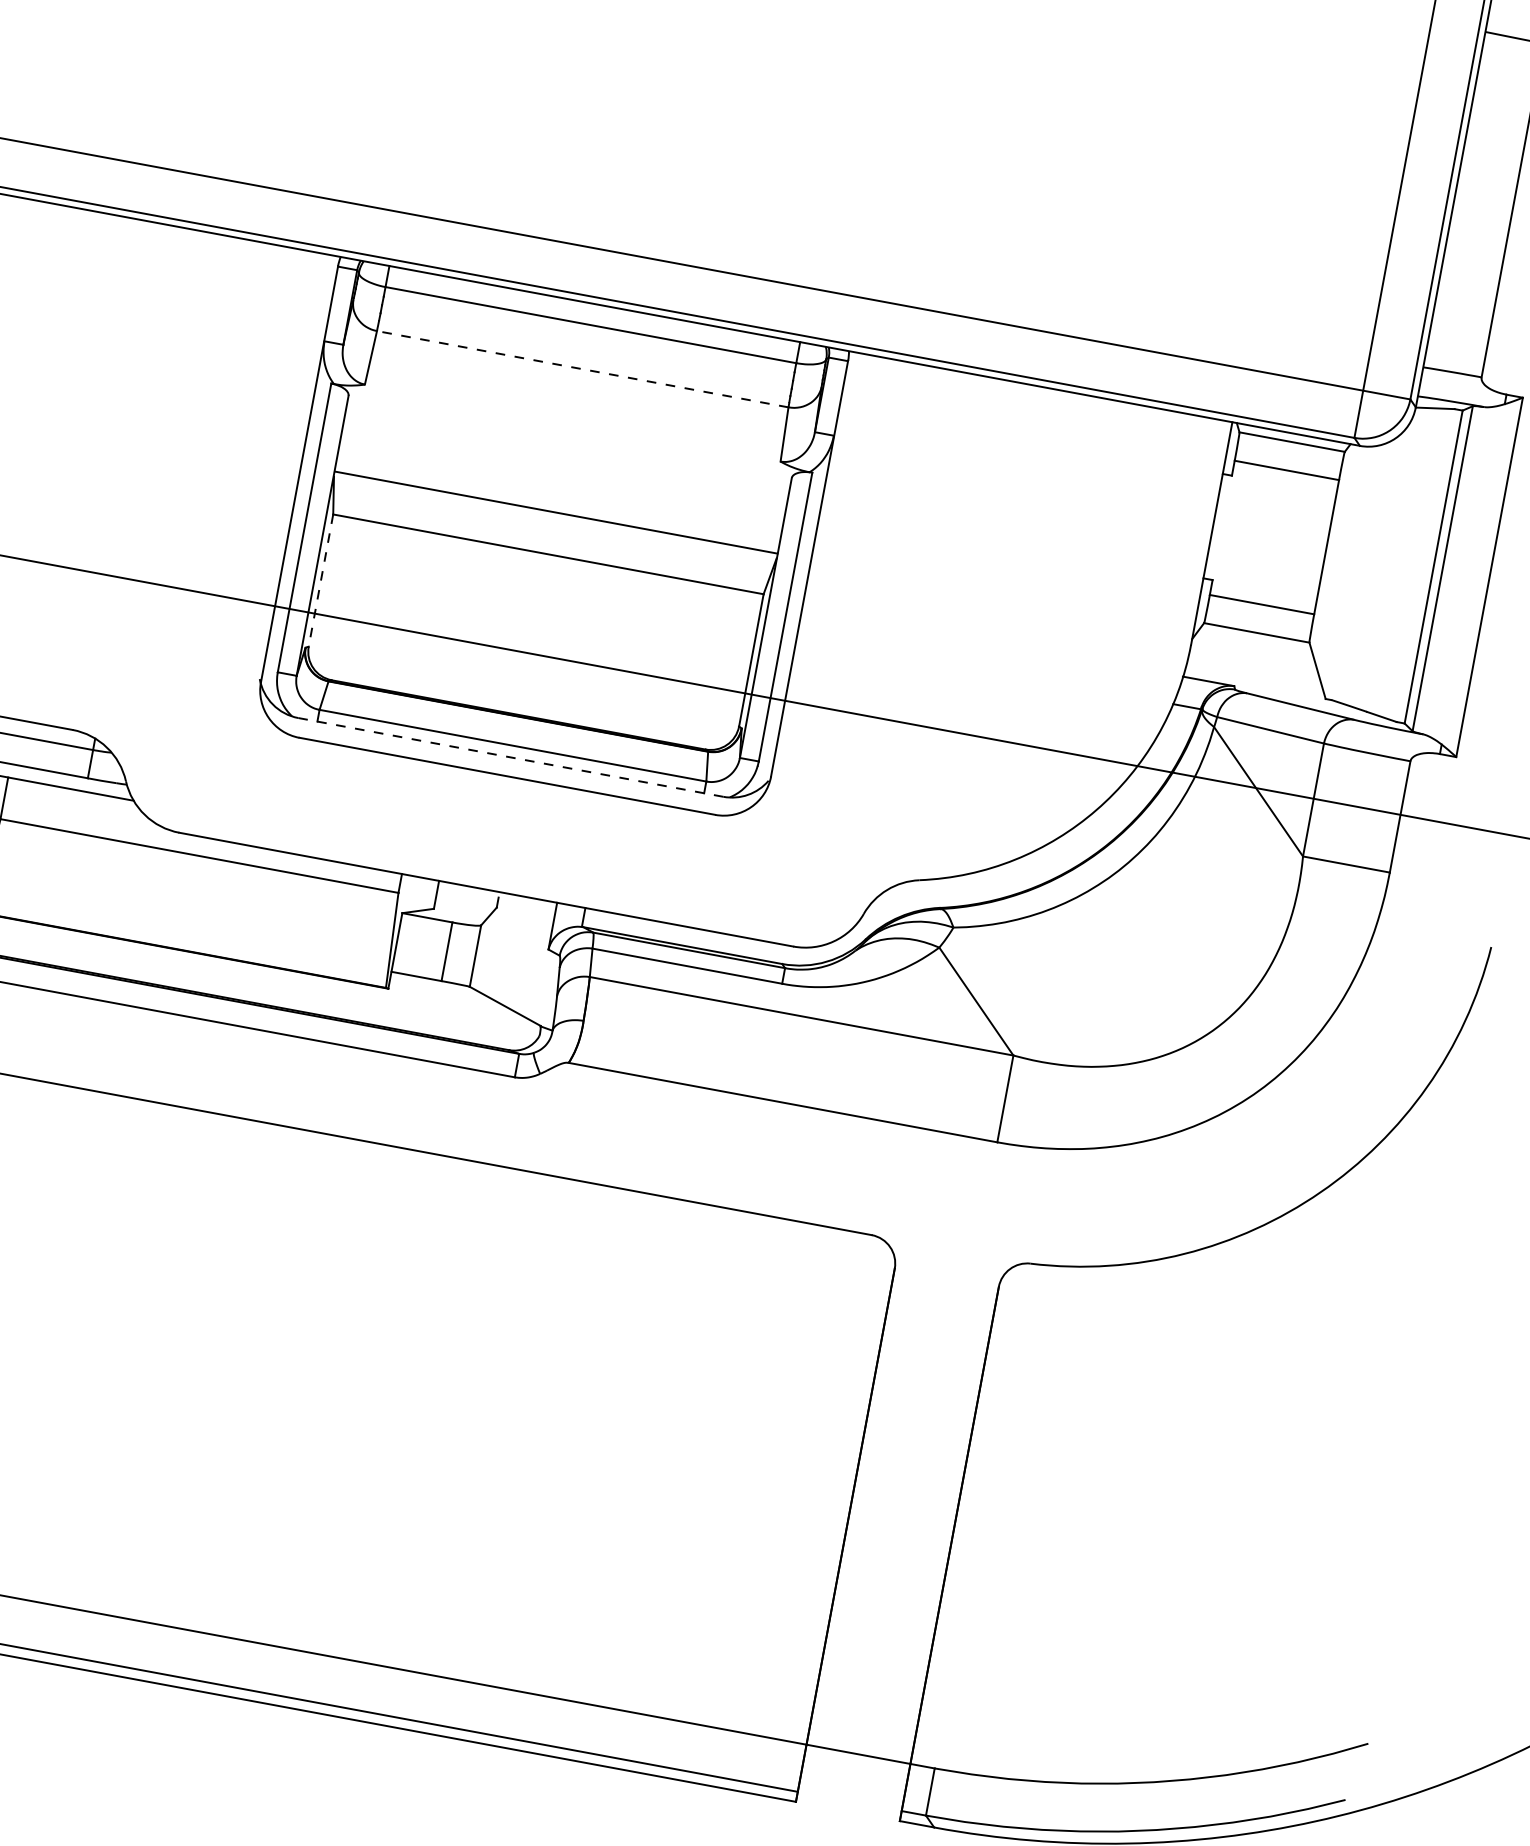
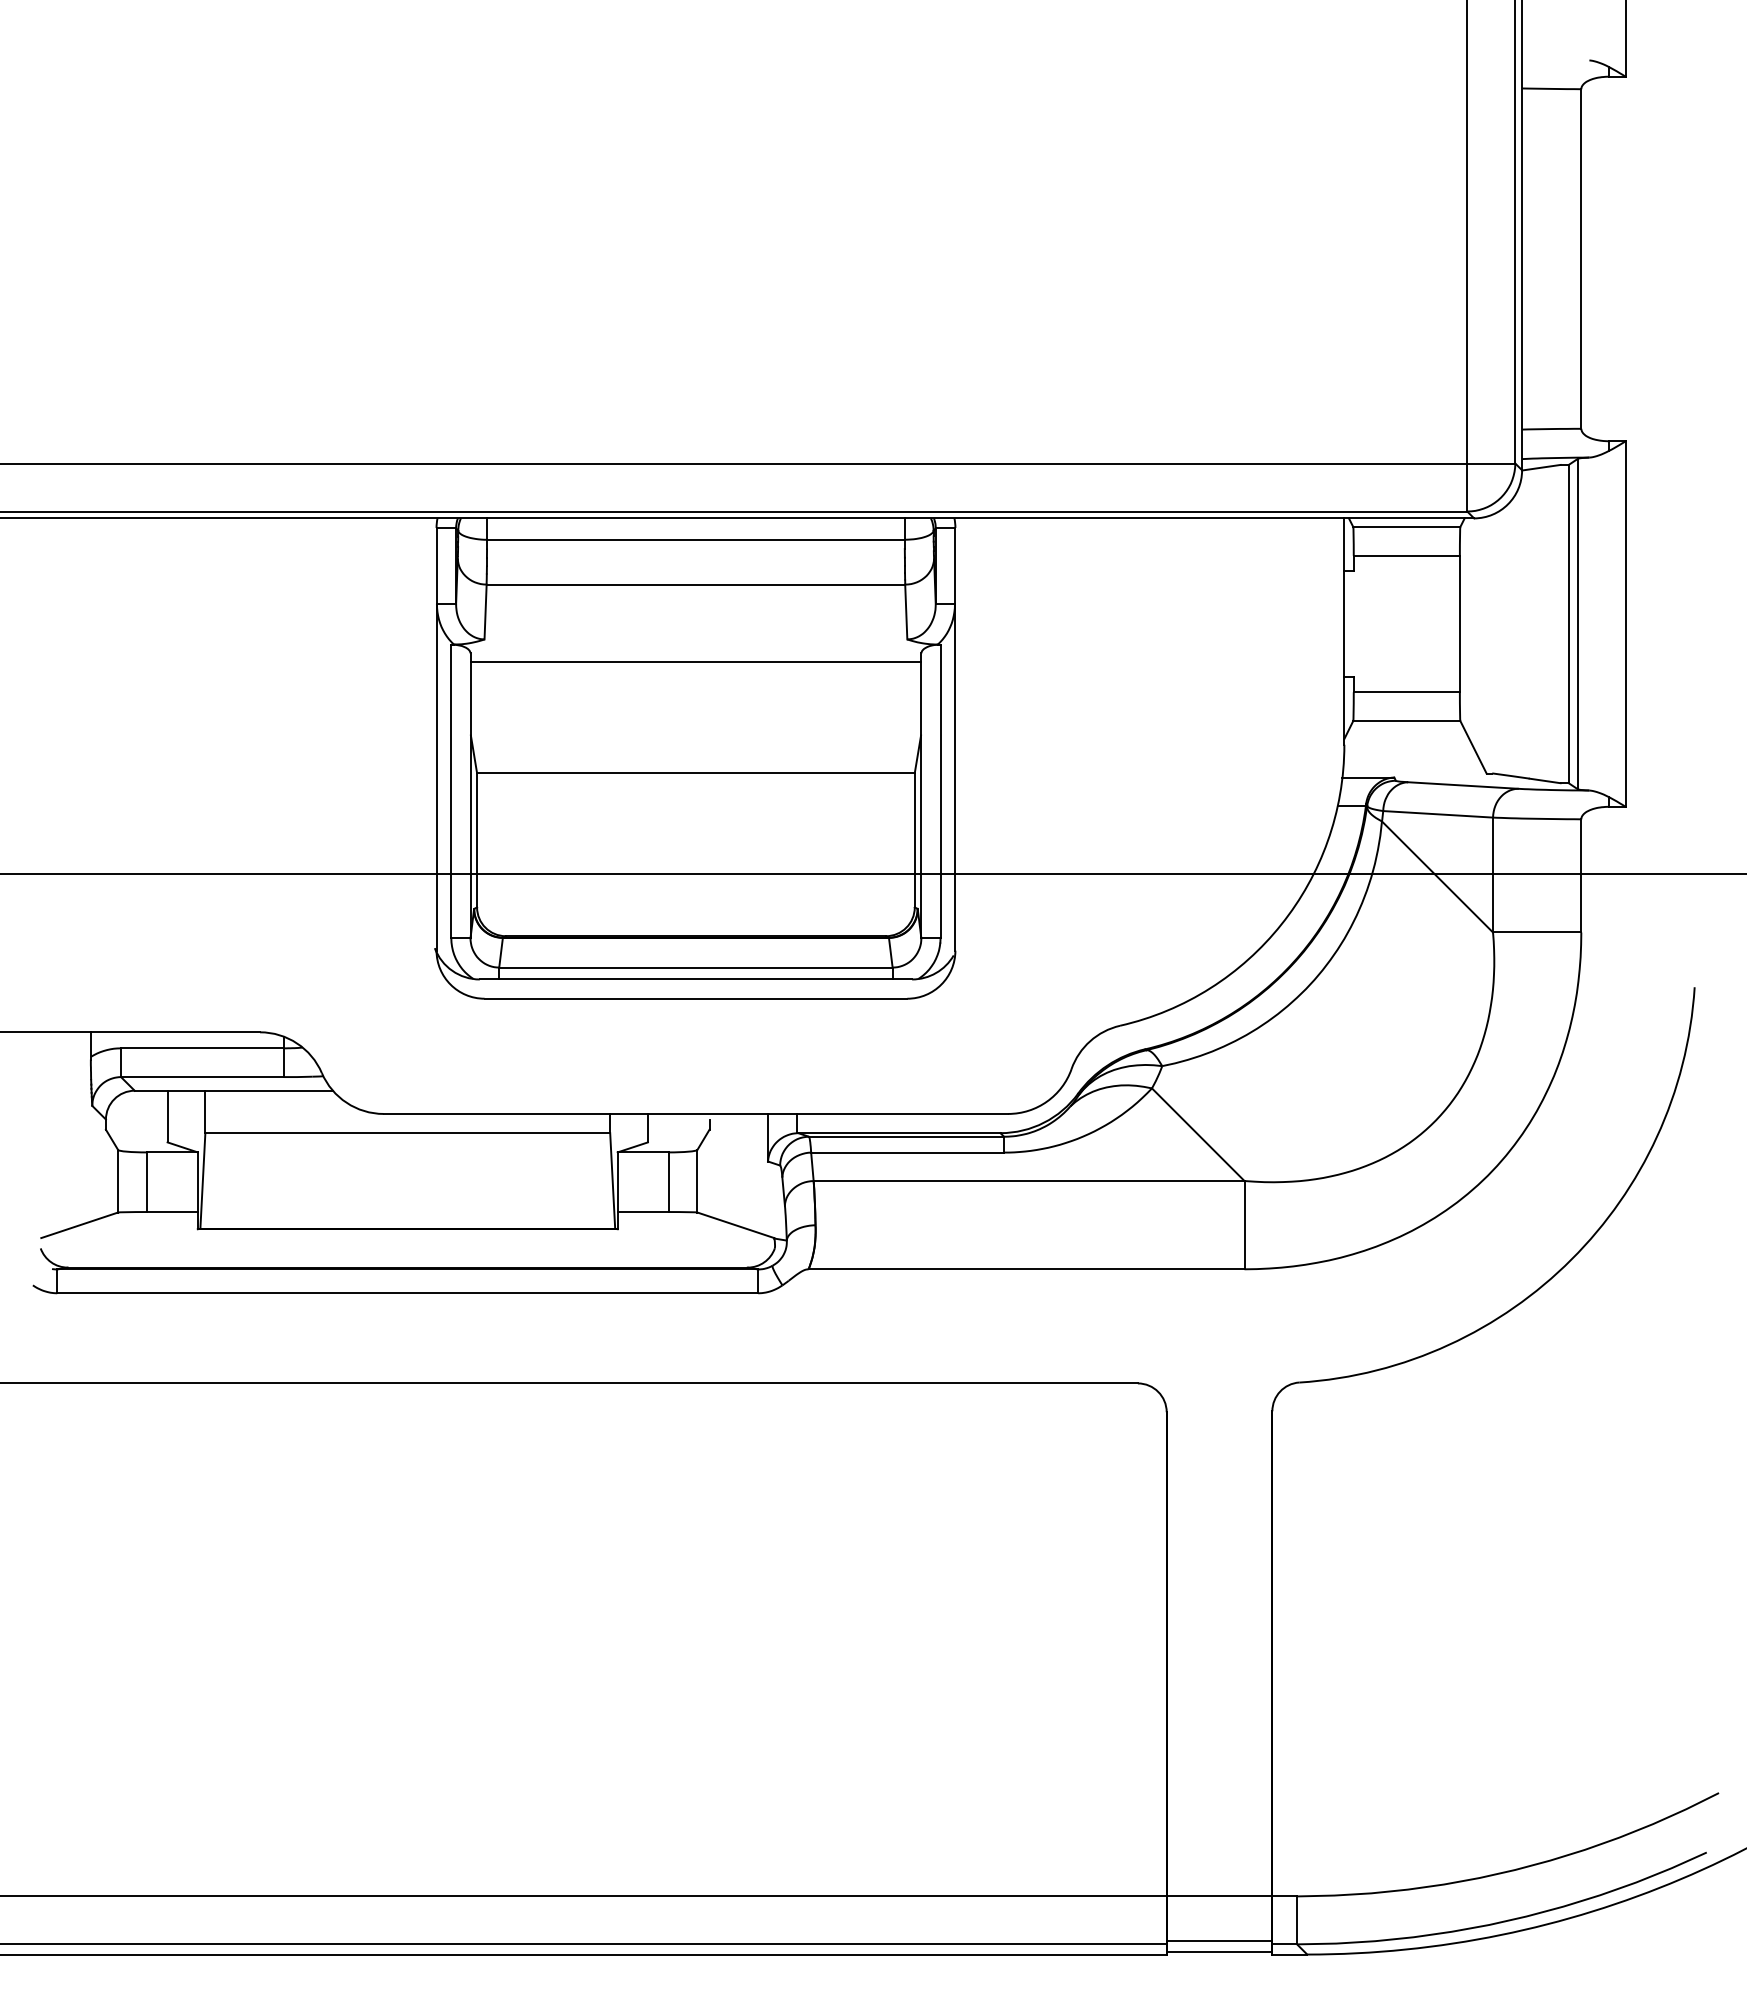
line: (582, 369) -> (695, 584), dashed -> solid
line: (555, 512) -> (695, 662), moved
line: (321, 580) -> (477, 840), dashed -> solid
line: (510, 757) -> (695, 979), dashed -> solid
line: (850, 1798) -> (1219, 1941), added
line: (848, 1808) -> (1219, 1951), added

